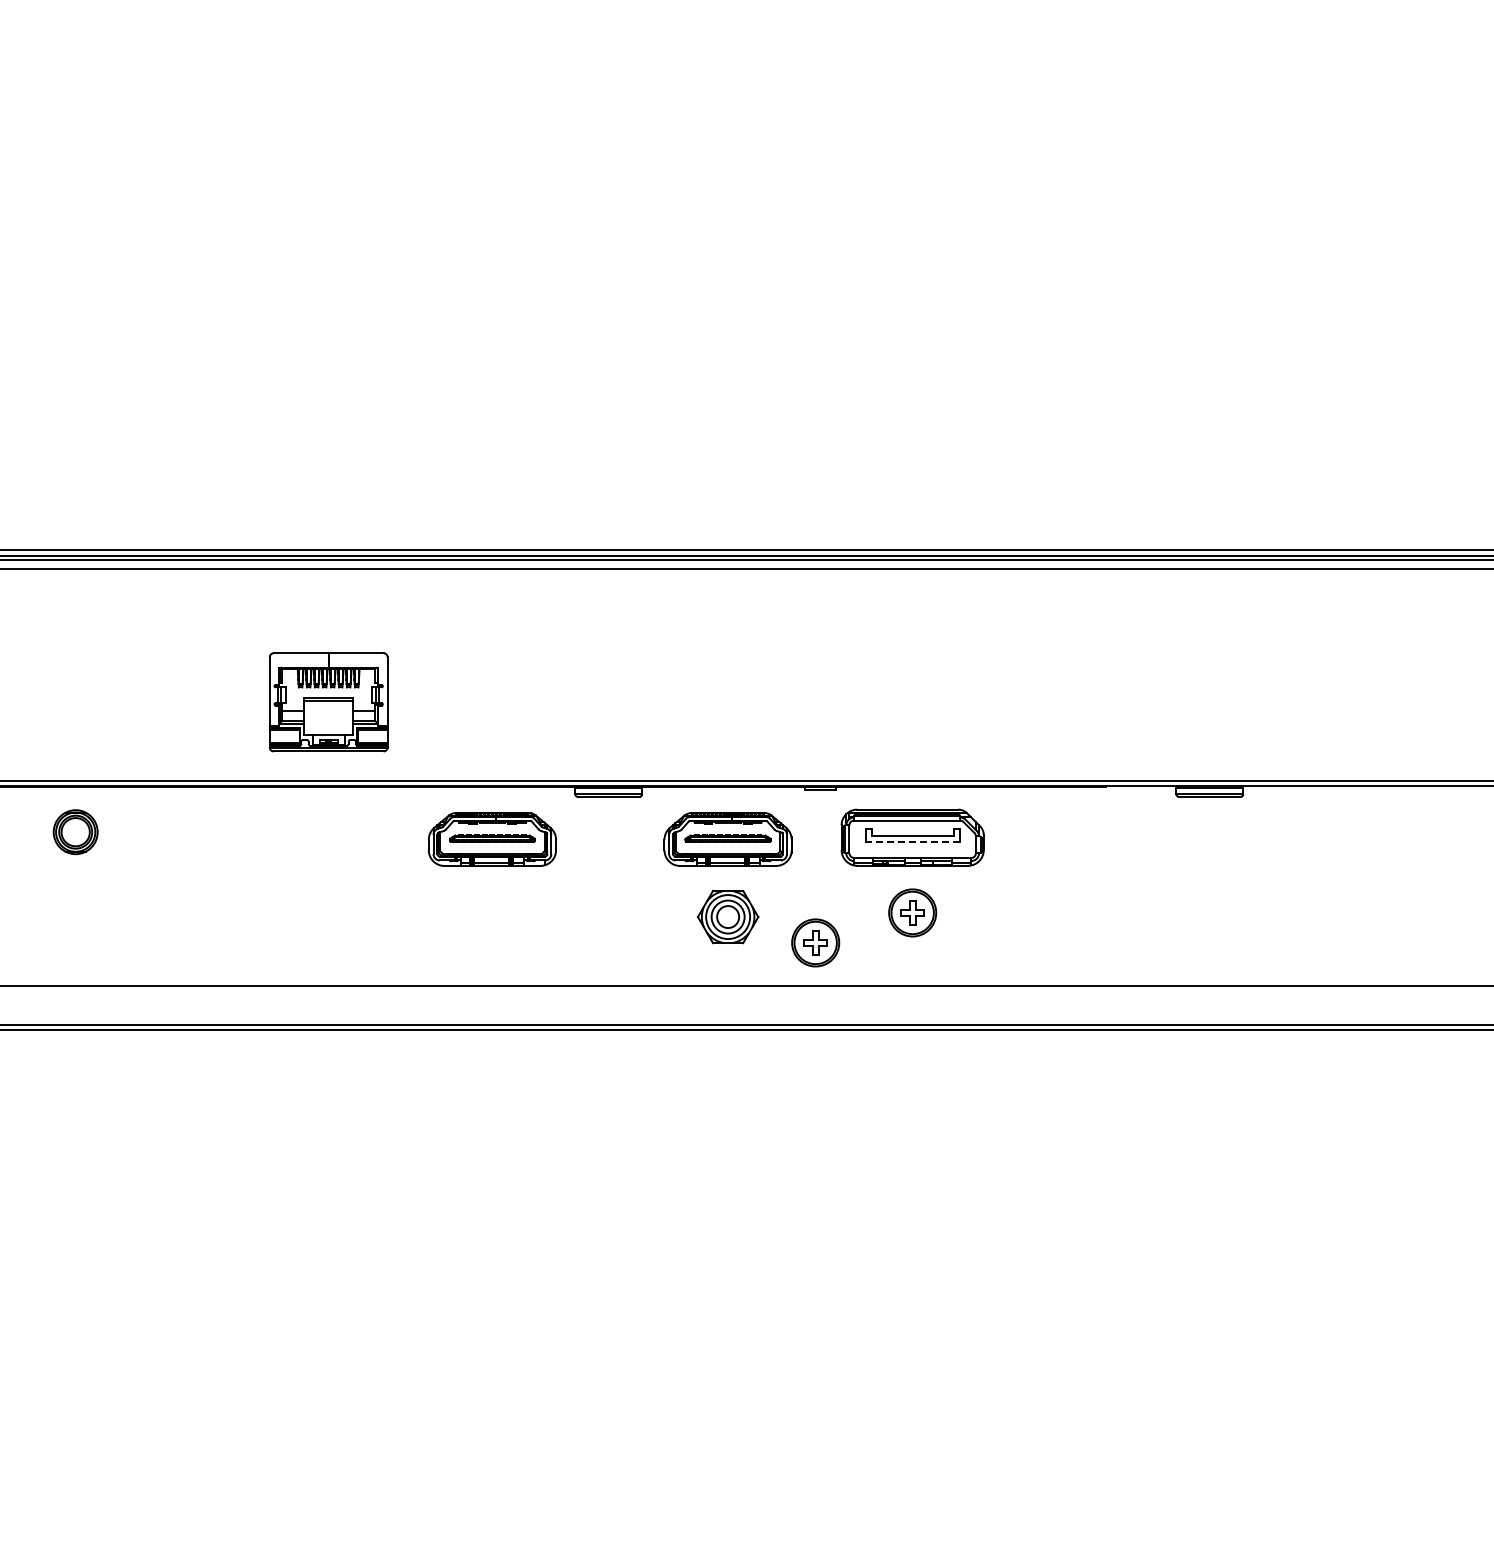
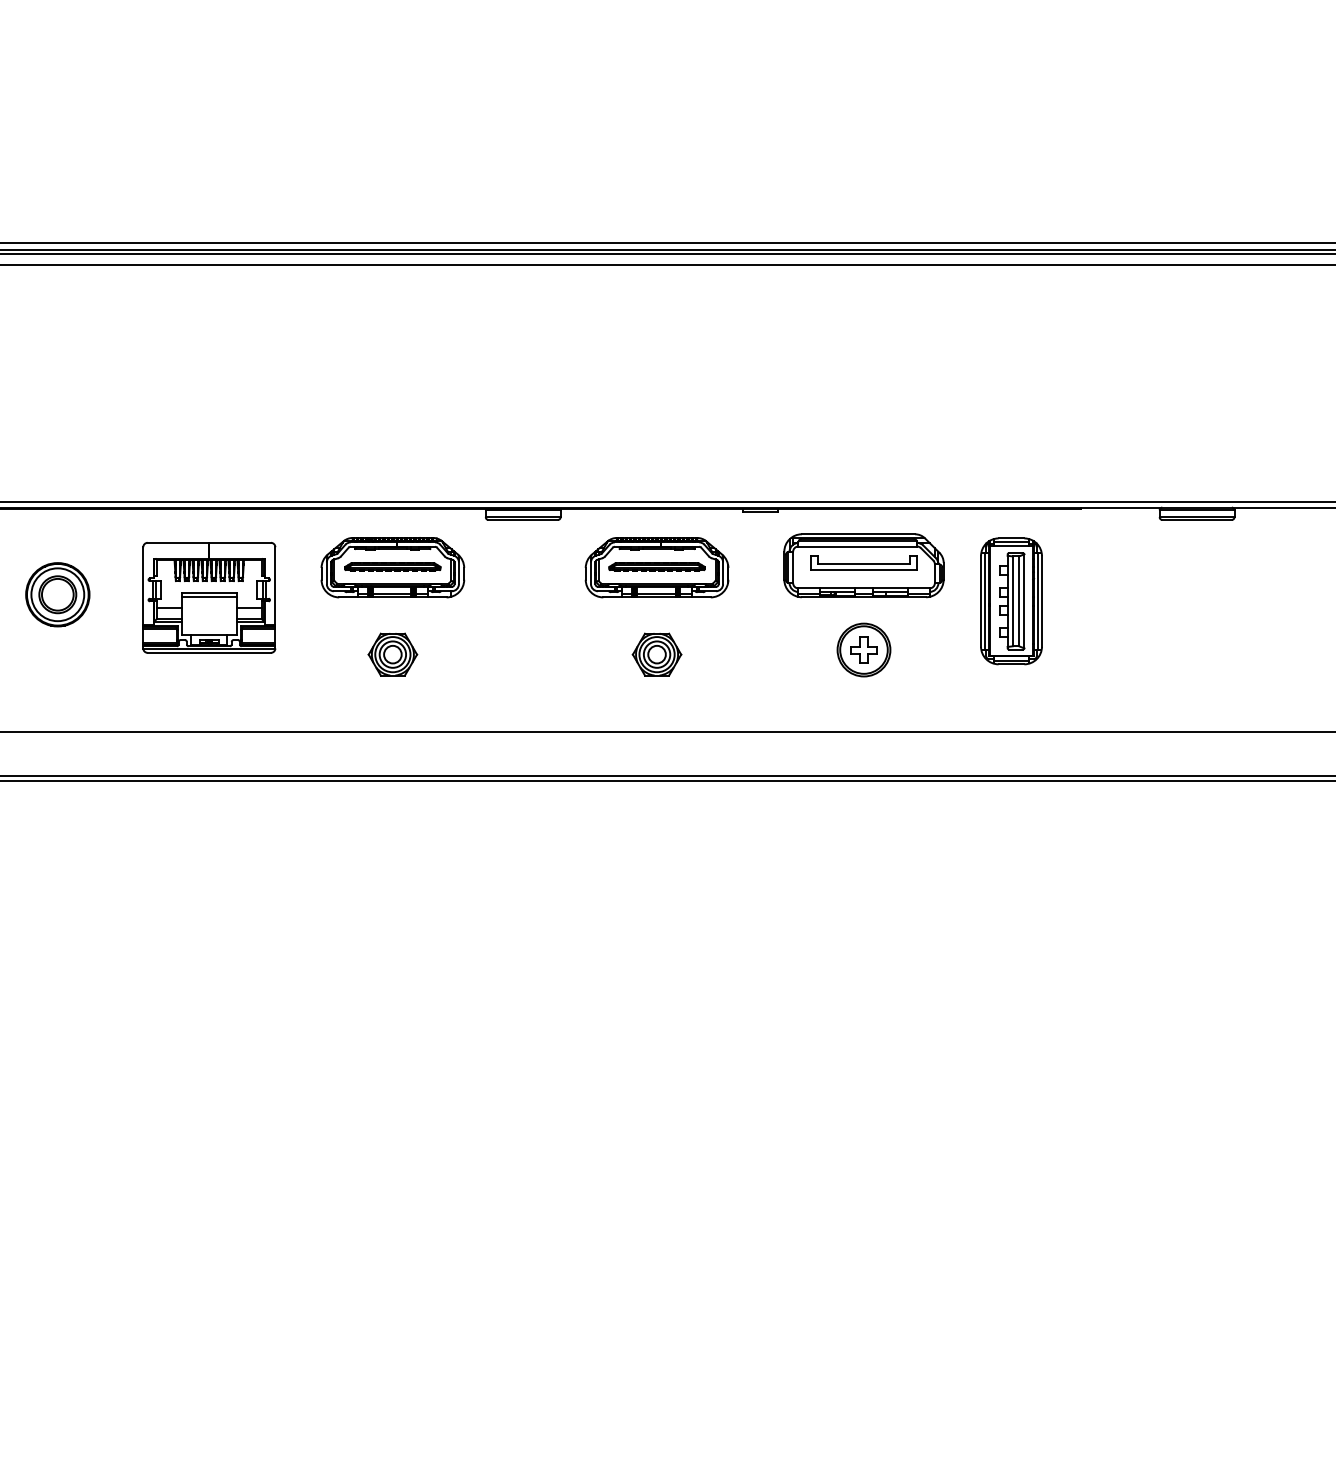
part: (328, 702) -> (209, 597), moved
line: (912, 841) -> (863, 569), dashed -> solid
part: (193, 863) -> (57, 594), added
part: (1044, 869) -> (1011, 601), added
part: (491, 916) -> (391, 654), added
part: (727, 916) -> (656, 654), size x0.71
part: (815, 942) -> (755, 683), removed

